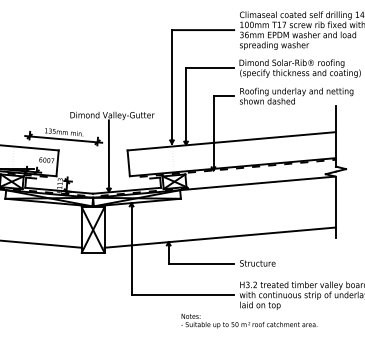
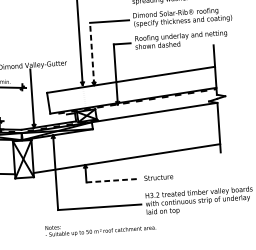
line: (186, 105) -> (92, 53), solid -> dashed
line: (201, 263) -> (113, 180), solid -> dashed
text: (249, 321) -> (100, 228), moved

